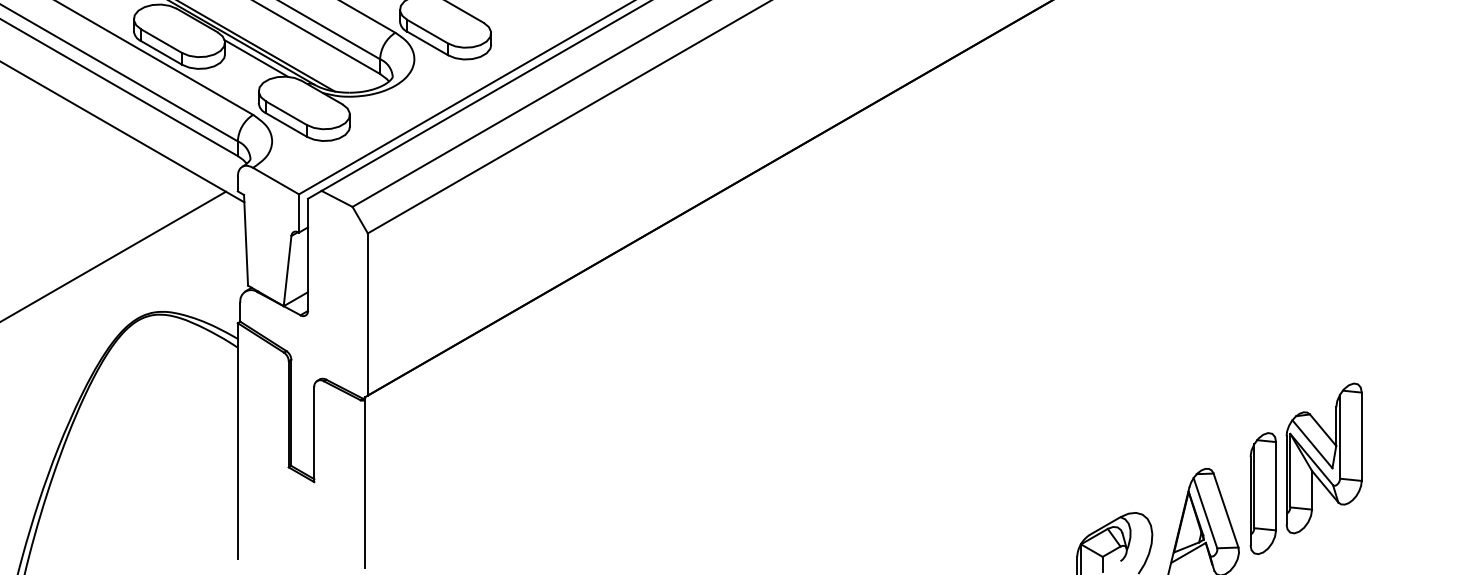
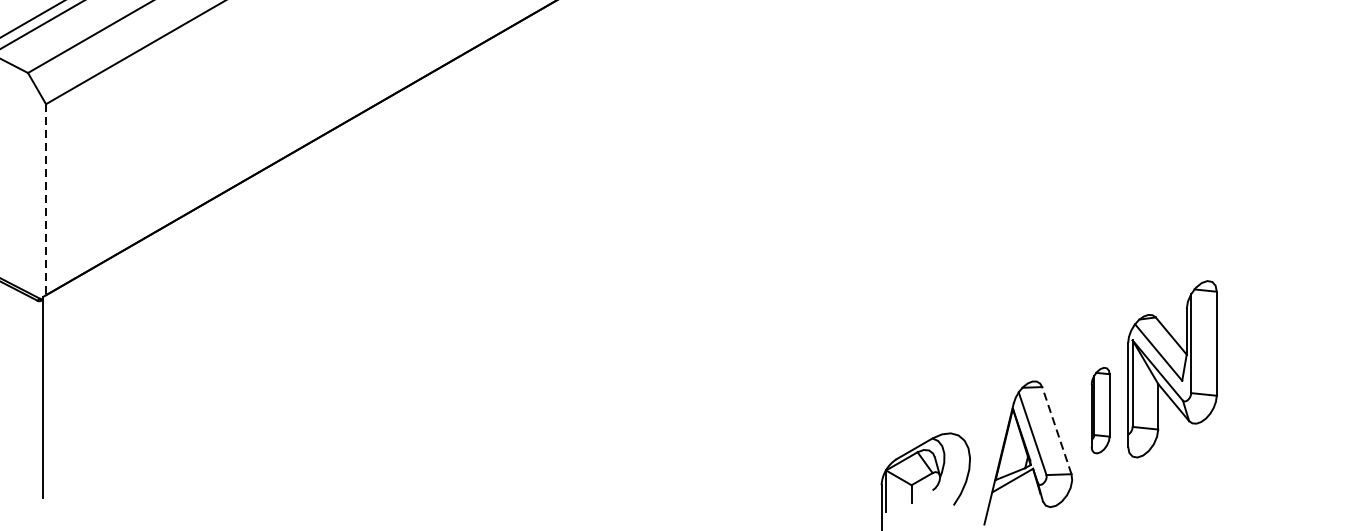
line: (367, 315) -> (45, 200), solid -> dashed
part: (1262, 493) -> (1099, 410), size x0.6
line: (1225, 510) -> (1056, 430), solid -> dashed

